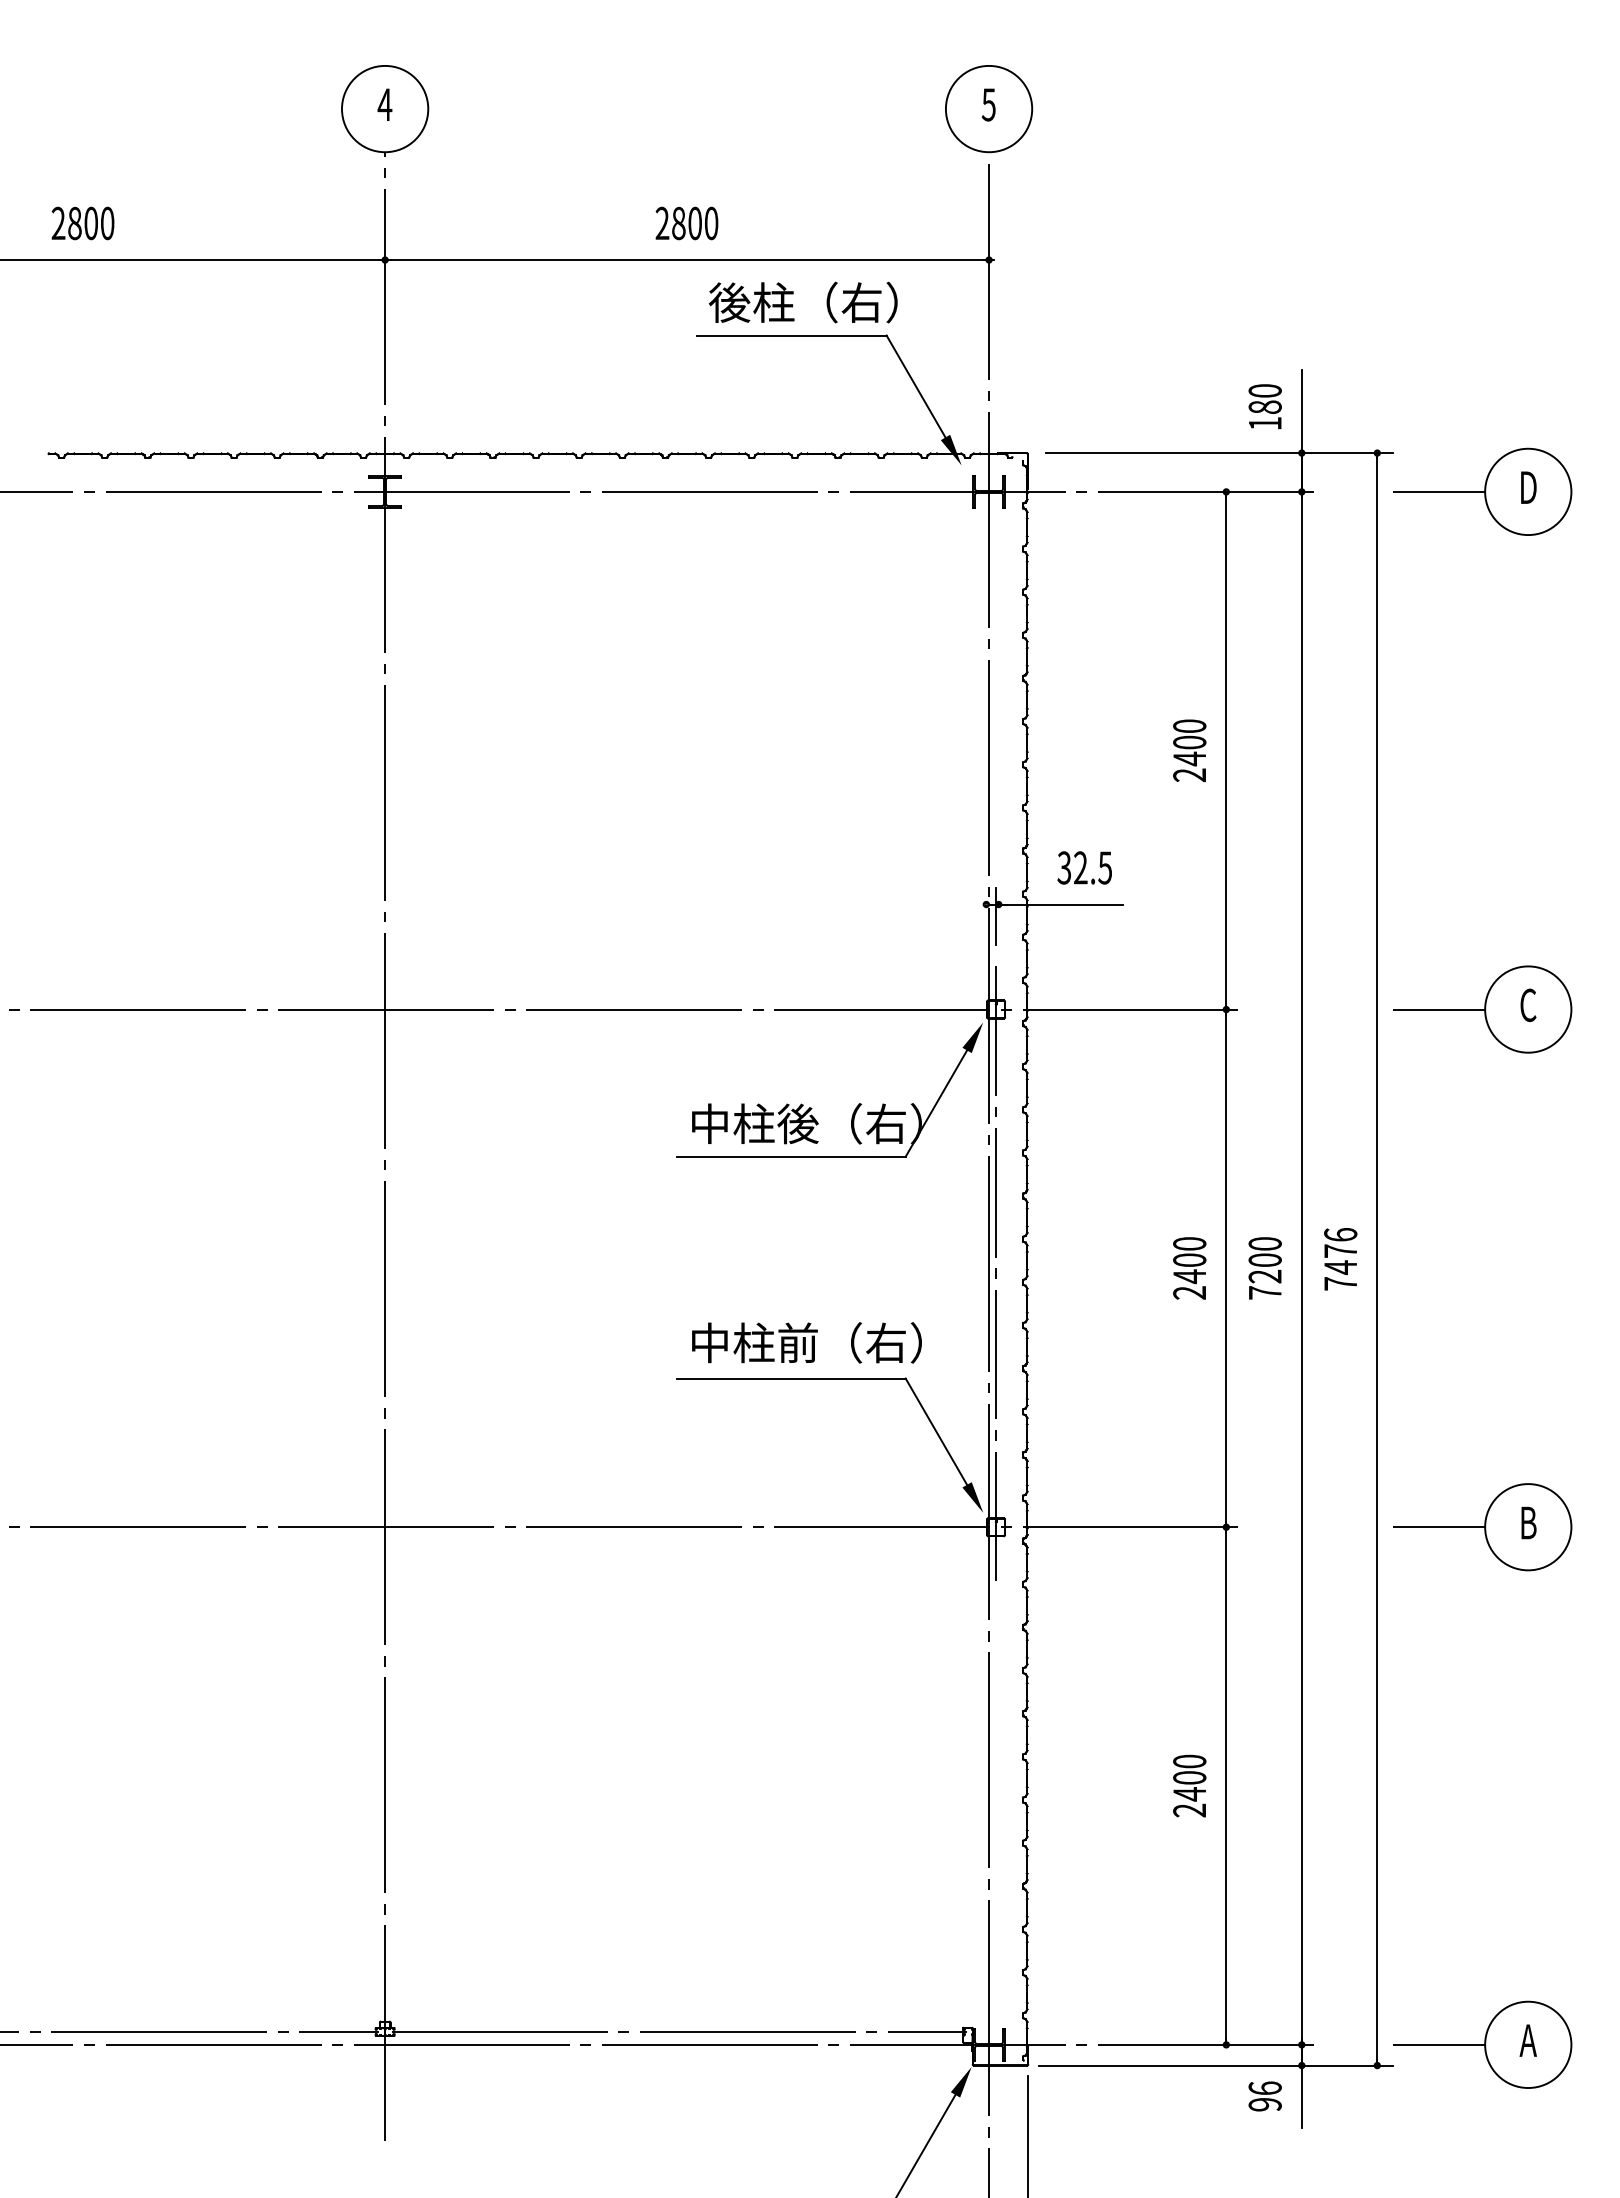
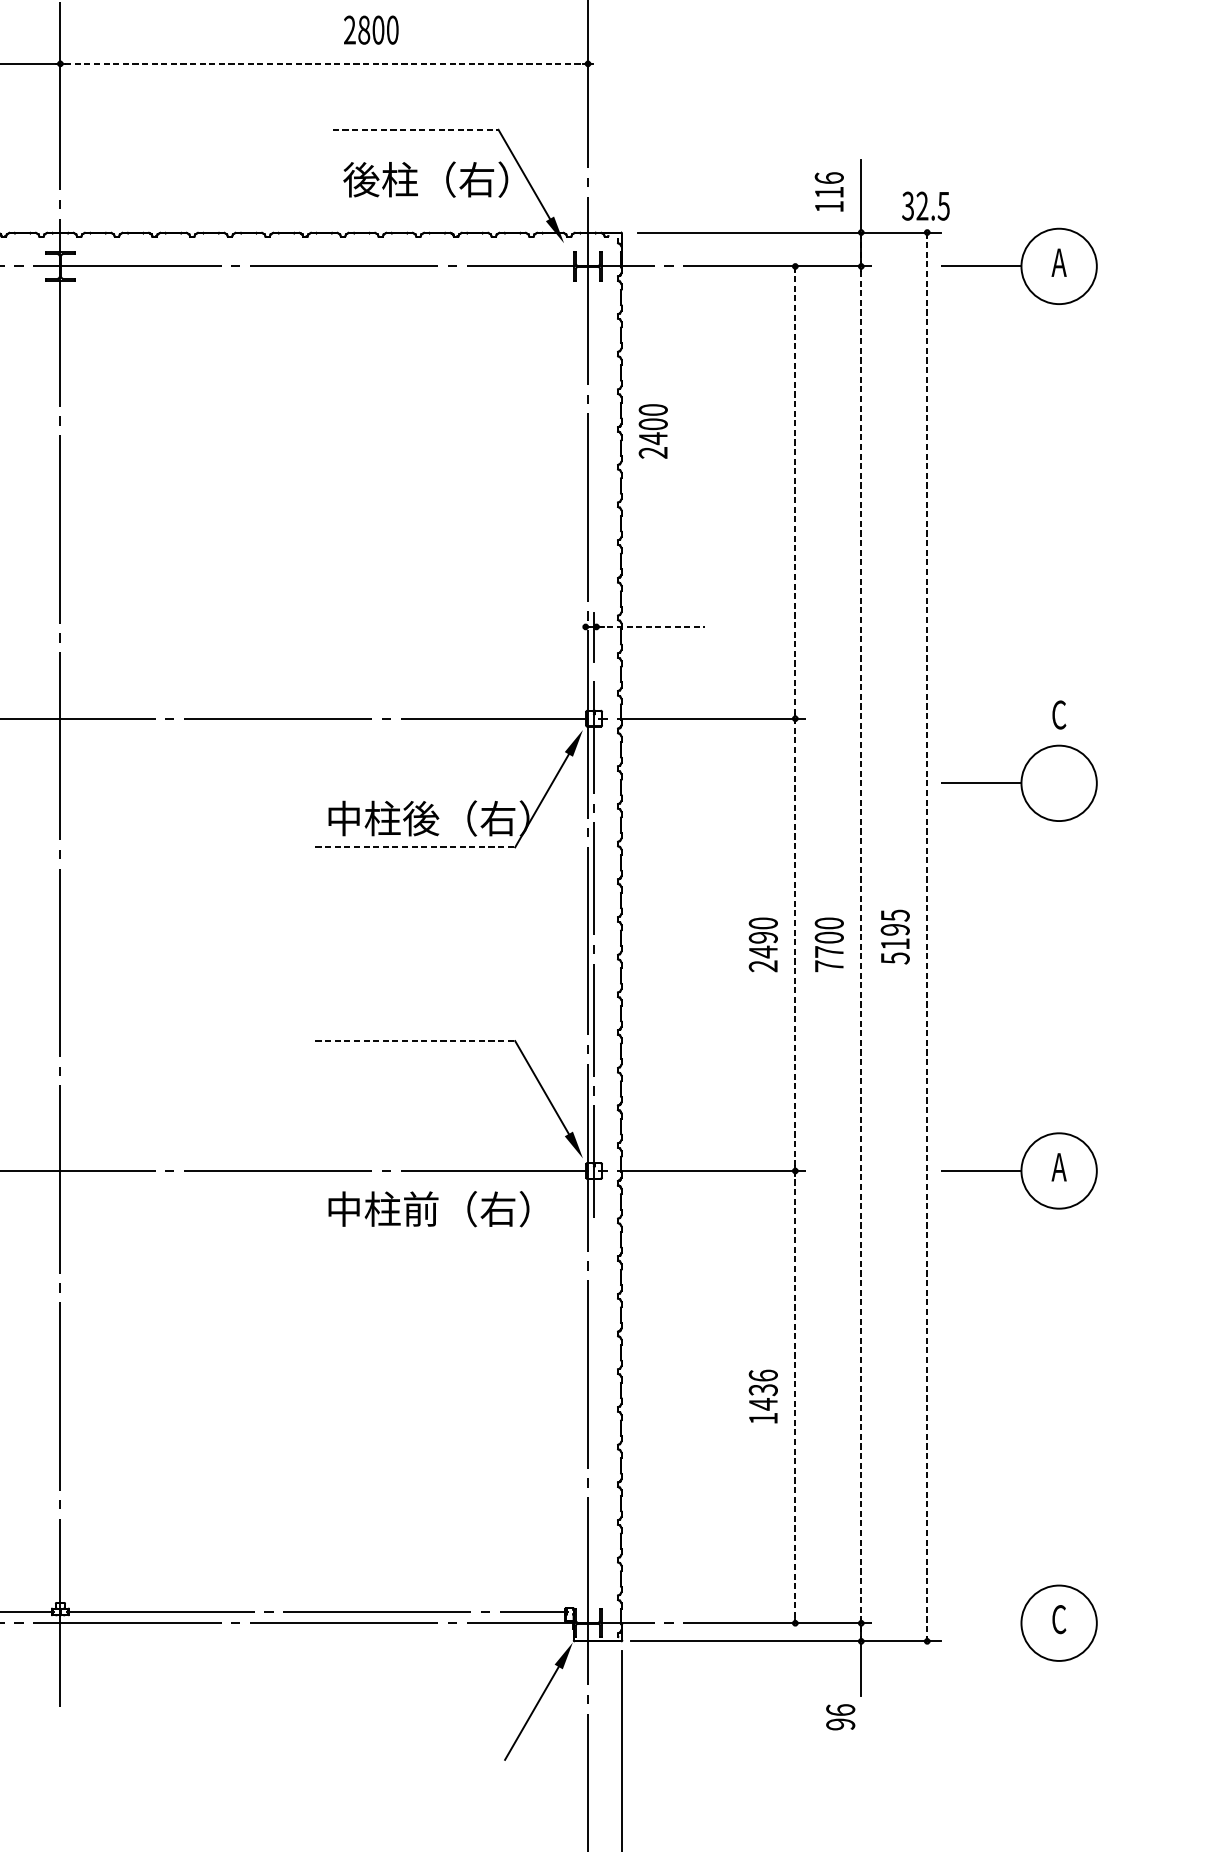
text: (686, 223) -> (370, 30), moved
line: (687, 260) -> (324, 64), solid -> dashed
text: (802, 302) -> (425, 179), moved
line: (791, 335) -> (415, 129), solid -> dashed
text: (1264, 398) -> (828, 184), 180 -> 116
text: (1527, 487) -> (1058, 262), D -> A
text: (1189, 750) -> (653, 431), moved
text: (1084, 867) -> (925, 205), moved
line: (1056, 904) -> (646, 626), solid -> dashed
part: (1482, 1009) -> (1019, 783), moved
line: (791, 1156) -> (415, 847), solid -> dashed
text: (1189, 1259) -> (763, 937), 2400 -> 2490
line: (1301, 1259) -> (861, 937), solid -> dashed
text: (1340, 1259) -> (895, 937), 7476 -> 5195
line: (1377, 1259) -> (927, 937), solid -> dashed
line: (1226, 1268) -> (795, 944), solid -> dashed
text: (1264, 1276) -> (828, 951), 7200 -> 7700
text: (806, 1342) -> (428, 1208), moved
line: (791, 1378) -> (415, 1041), solid -> dashed
text: (1527, 1522) -> (1058, 1166), B -> A
text: (1189, 1785) -> (763, 1396), 2400 -> 1436
text: (1527, 2040) -> (1058, 1619), A -> C
line: (1439, 2044) -> (981, 1622), removed
text: (1264, 2096) -> (840, 1717), moved

